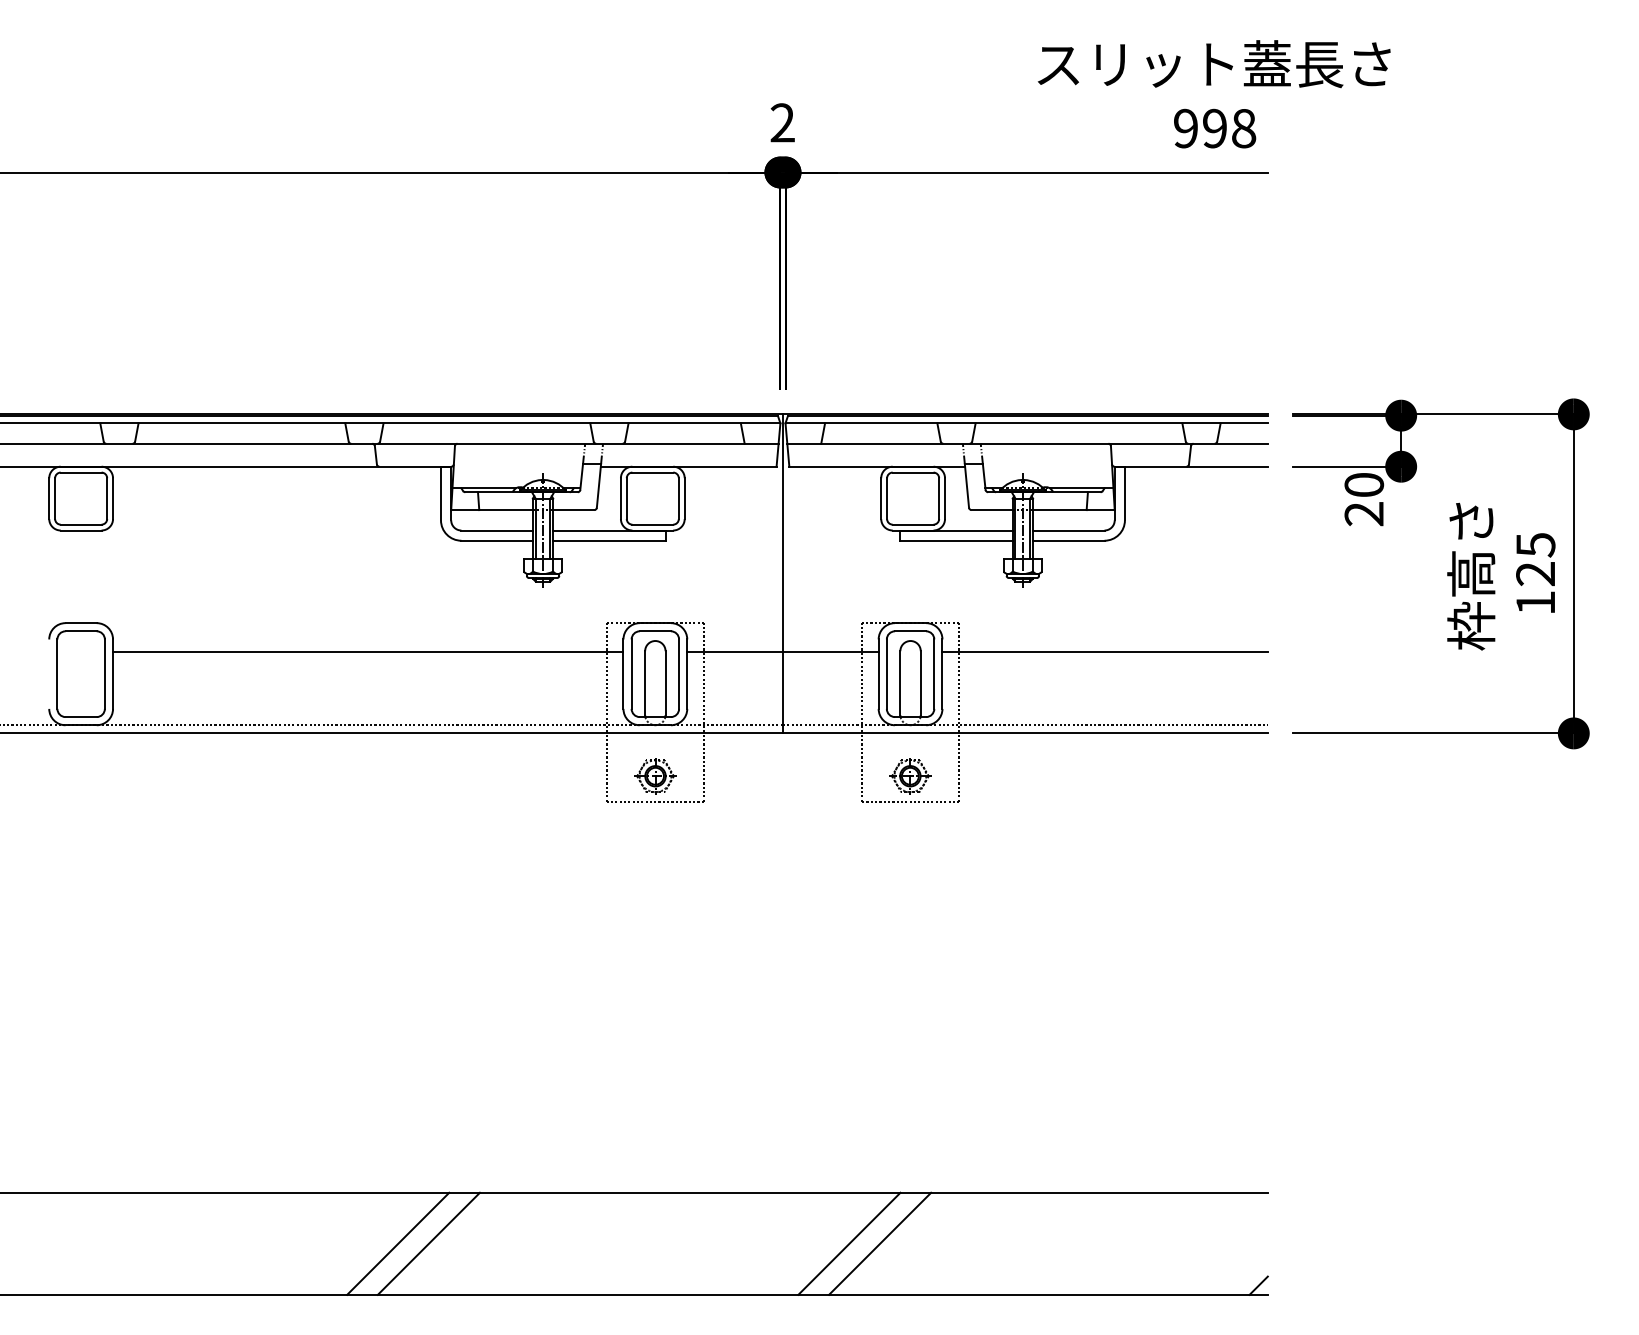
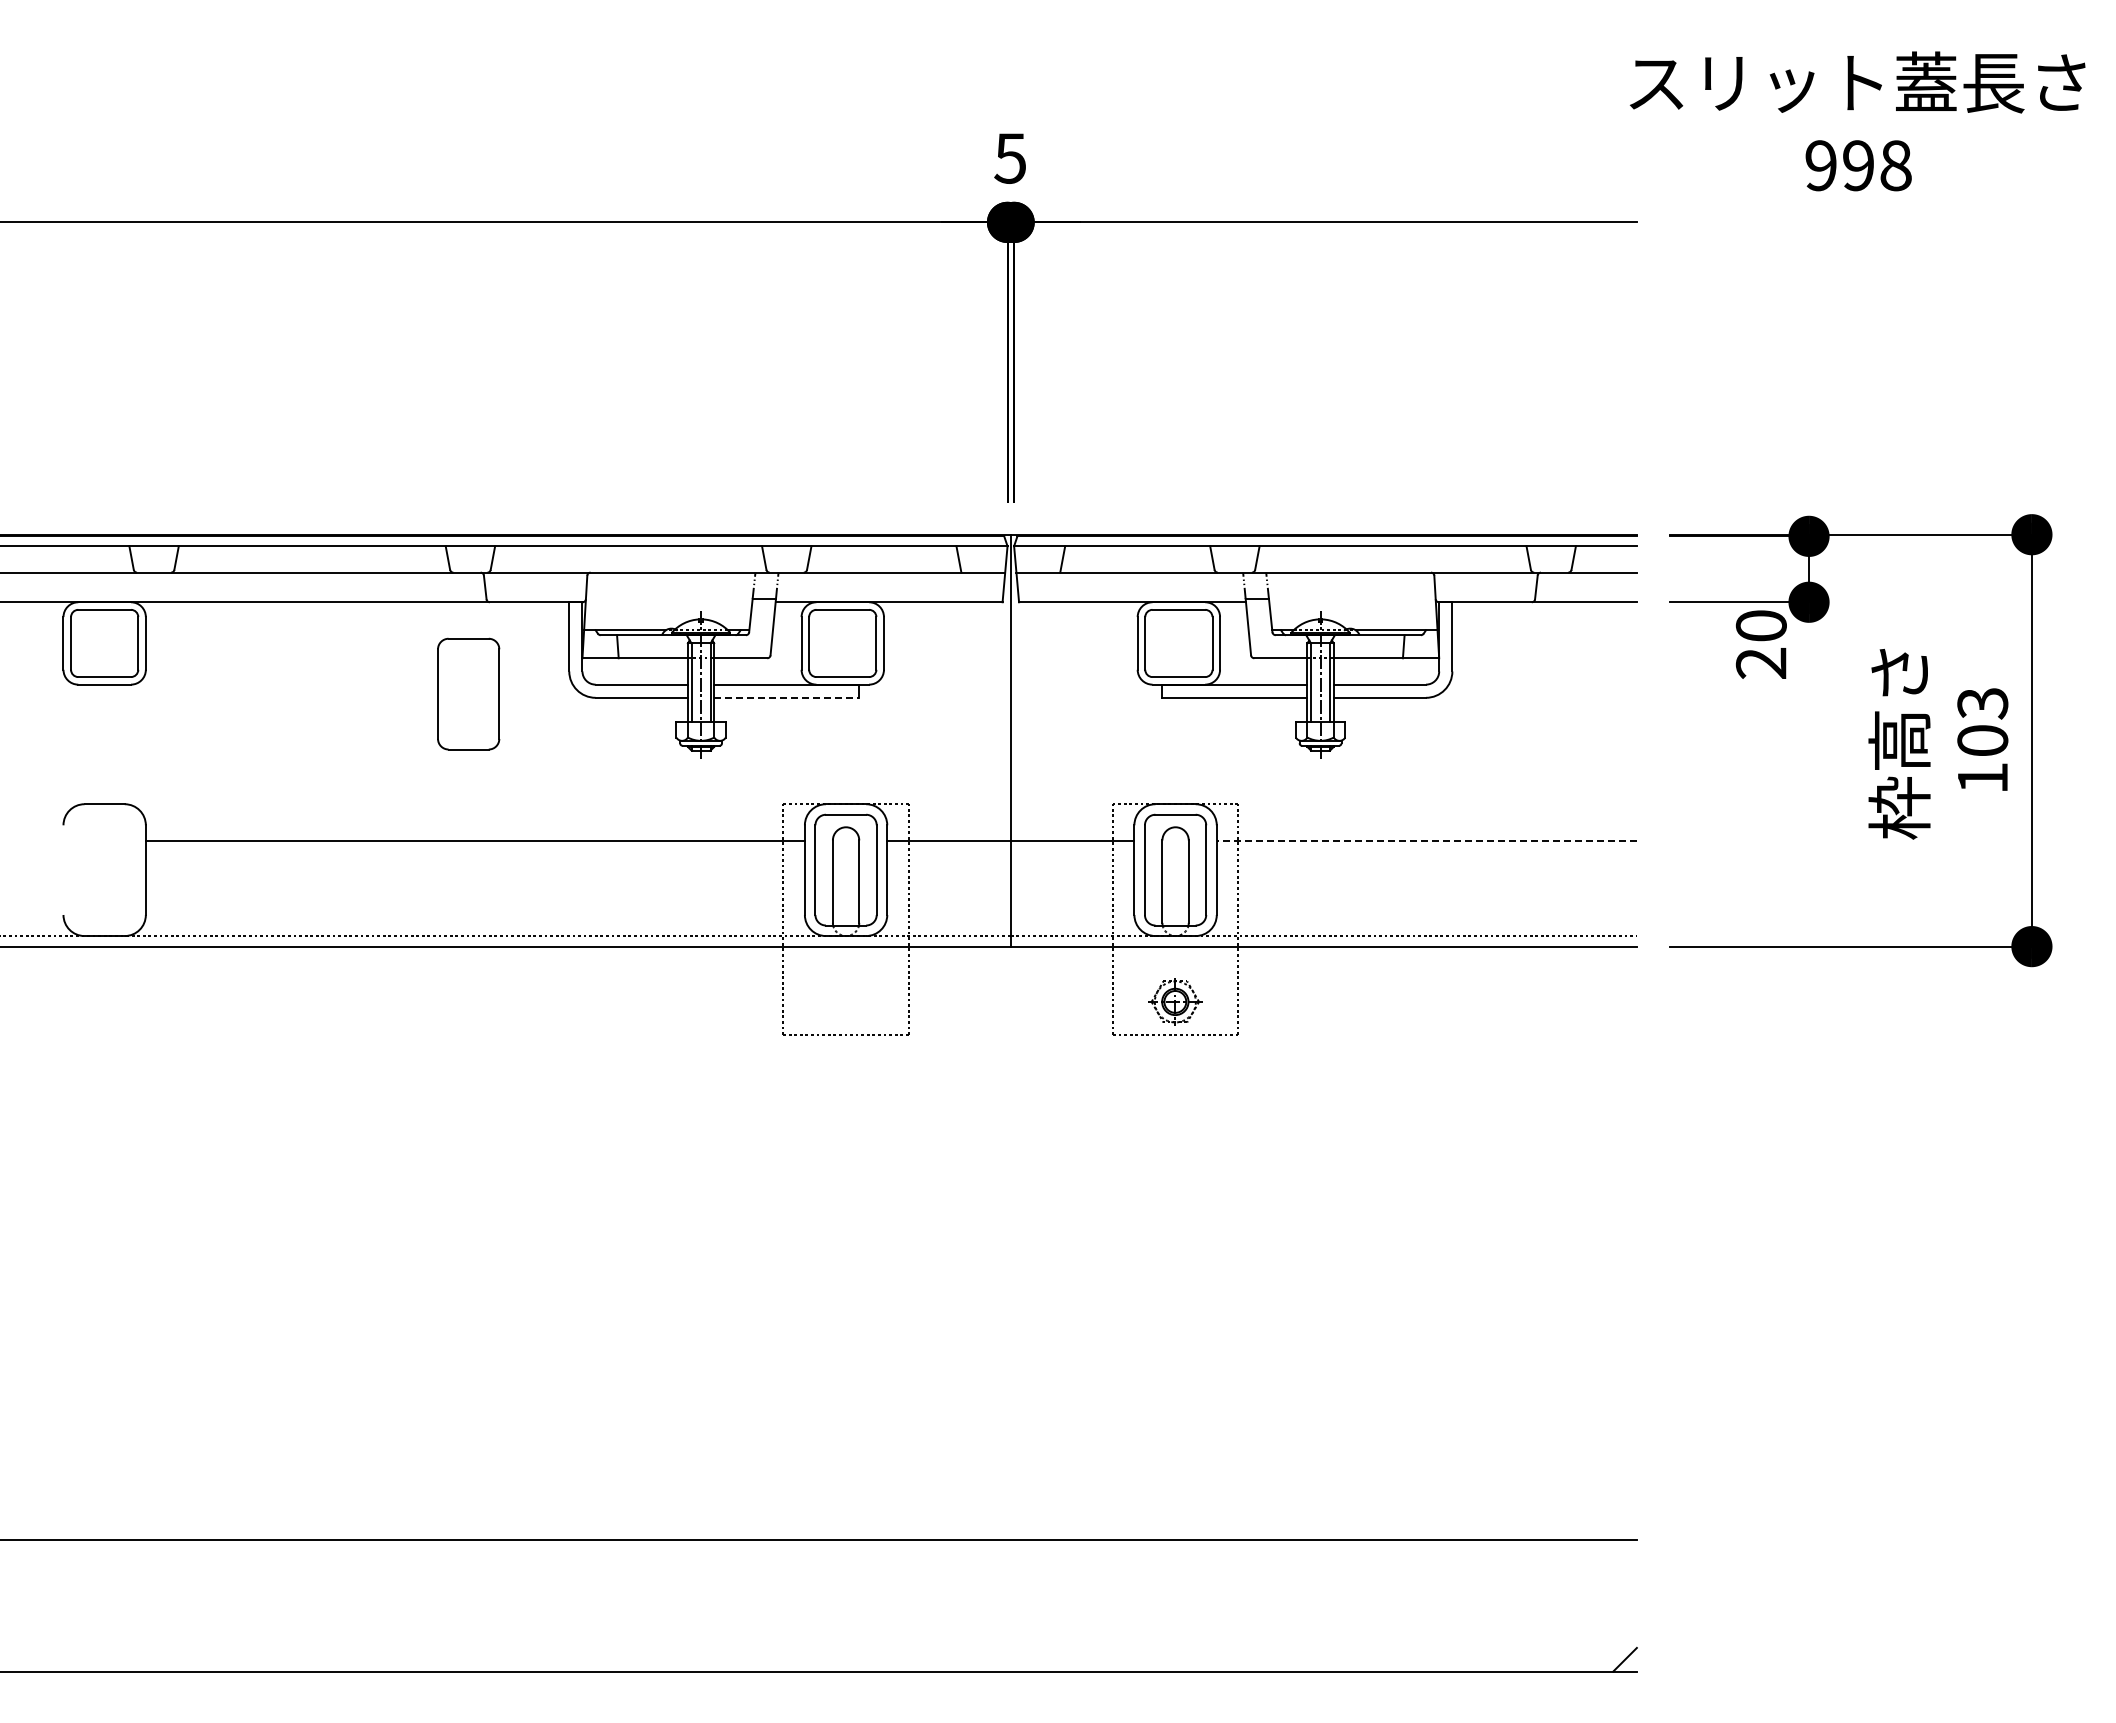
text: (1214, 94) -> (1857, 121), moved
text: (782, 123) -> (1010, 158), 2 -> 5
line: (609, 540) -> (787, 697), solid -> dashed
text: (1535, 559) -> (1982, 722), 125 -> 103
line: (1104, 652) -> (1426, 841), solid -> dashed
part: (81, 673) -> (468, 693), moved
part: (655, 775) -> (846, 1001), removed
line: (397, 1243) -> (513, 1605), removed
line: (428, 1243) -> (553, 1605), removed
line: (849, 1243) -> (1096, 1605), removed
line: (880, 1243) -> (1136, 1605), removed

